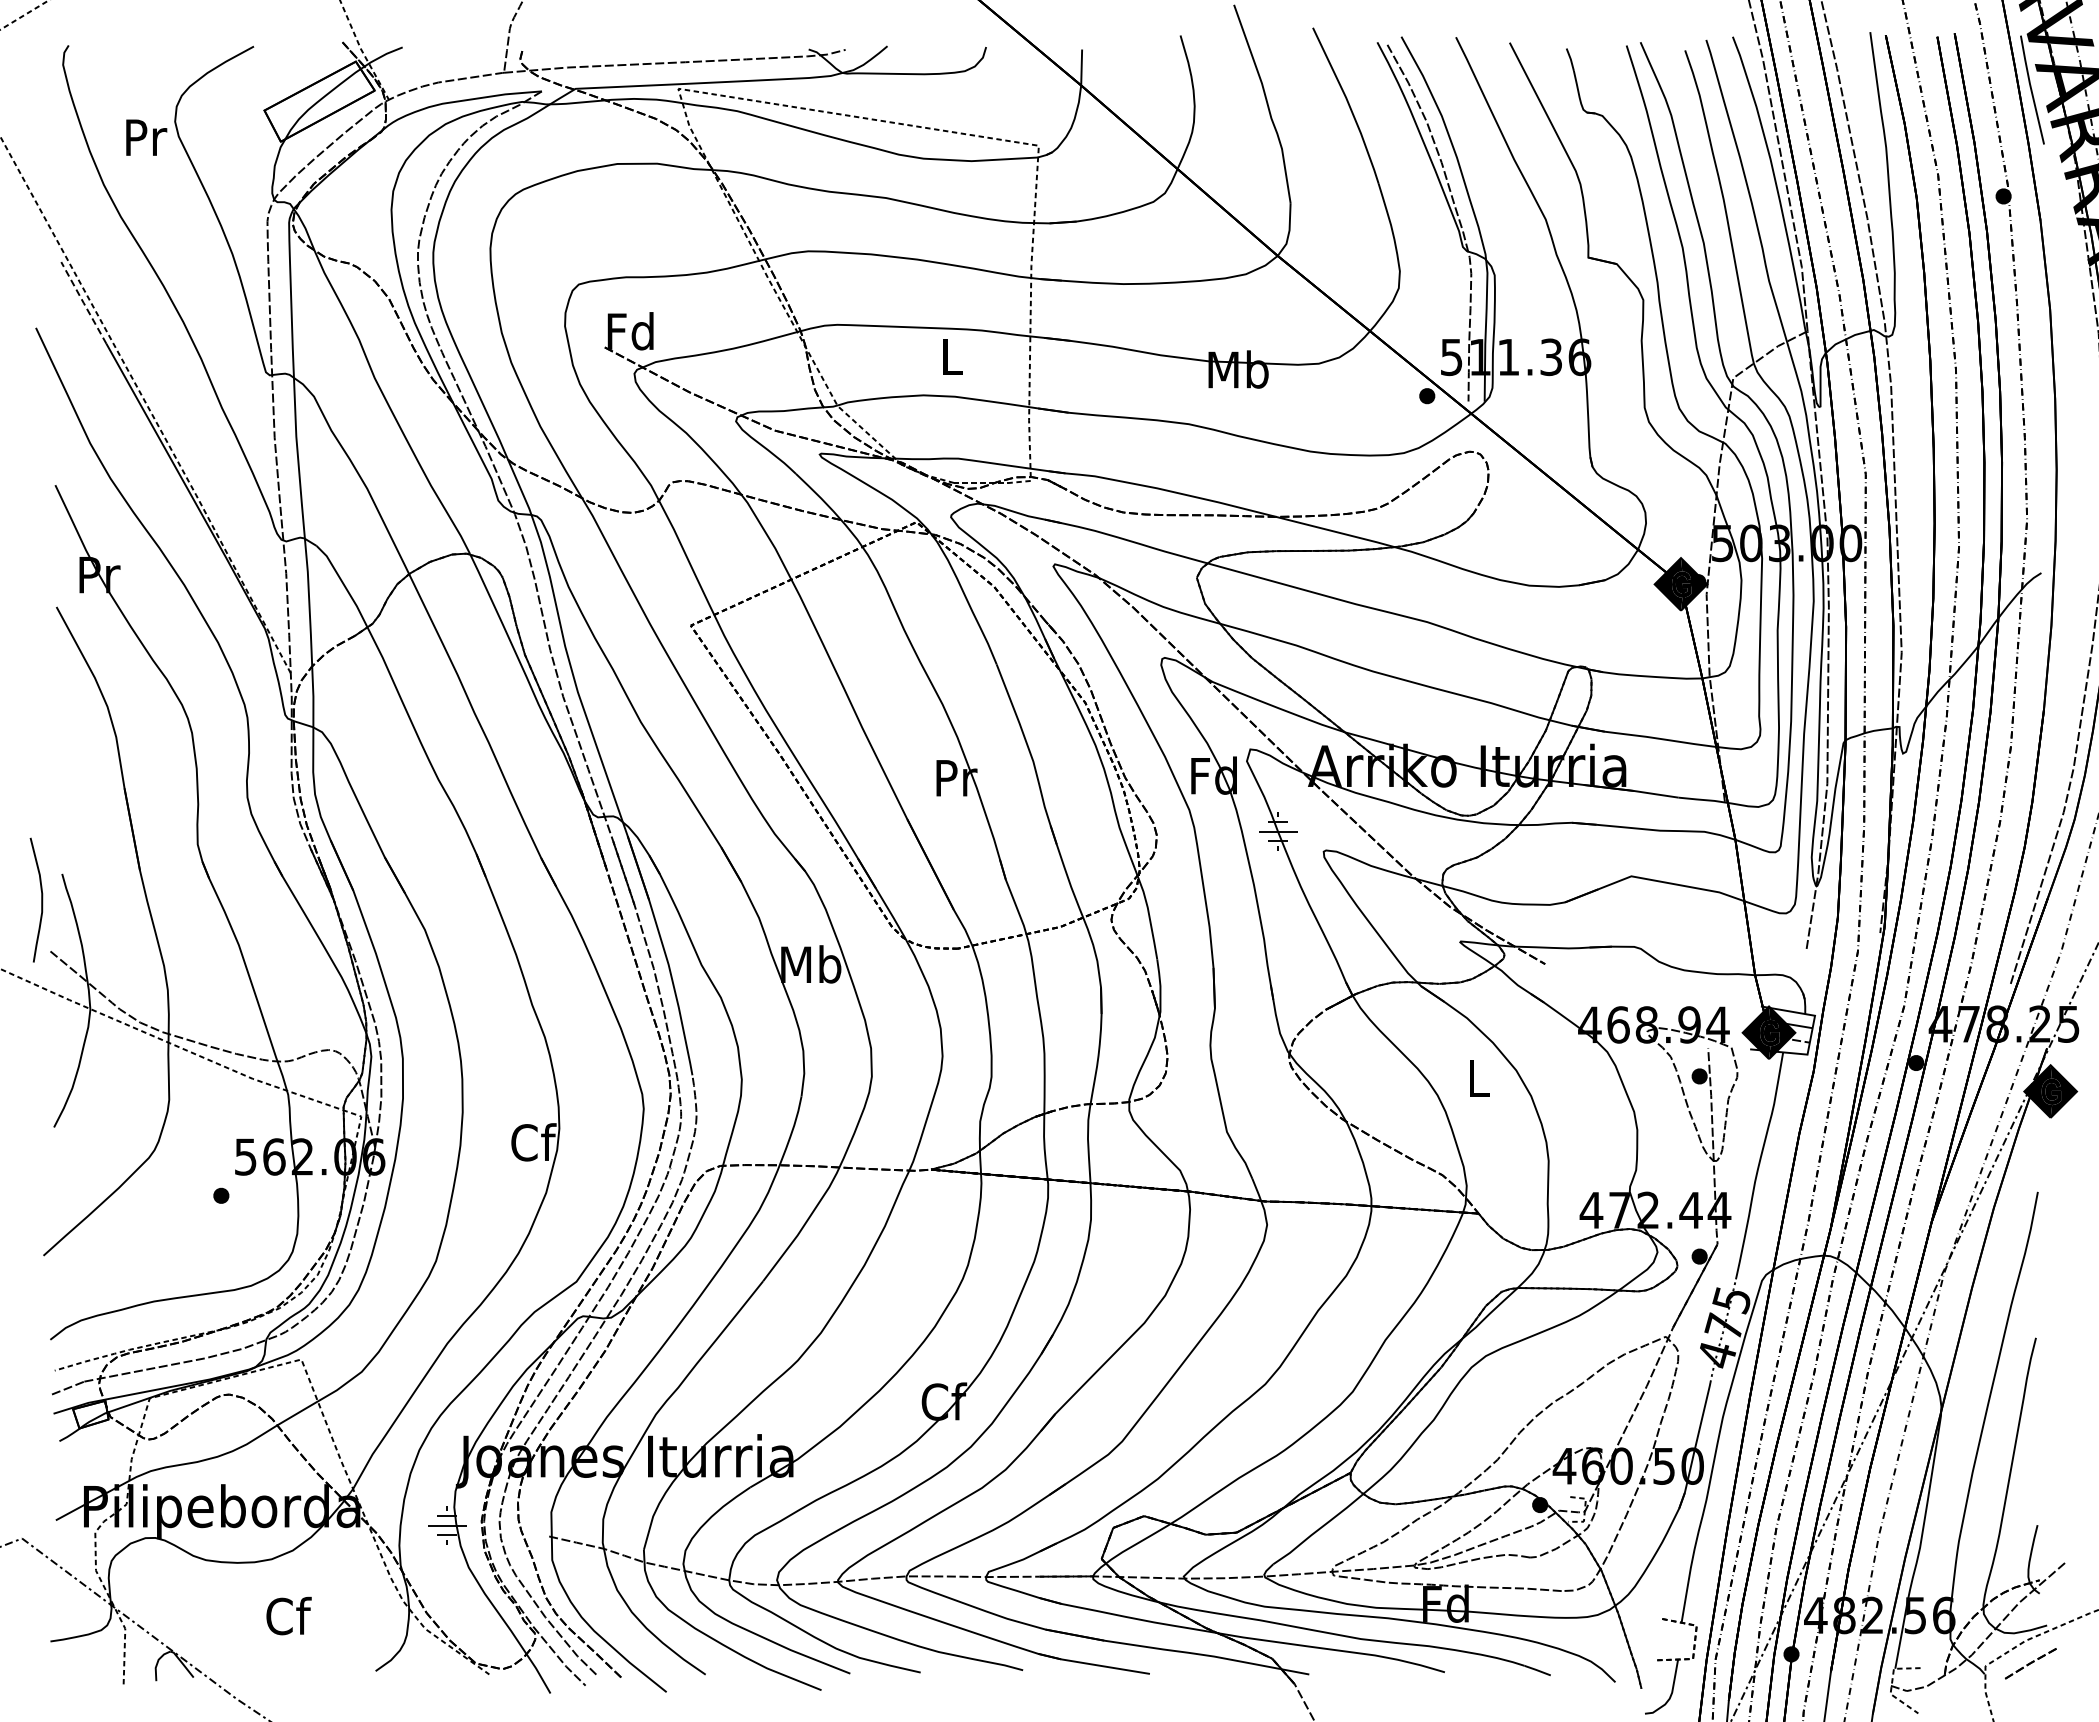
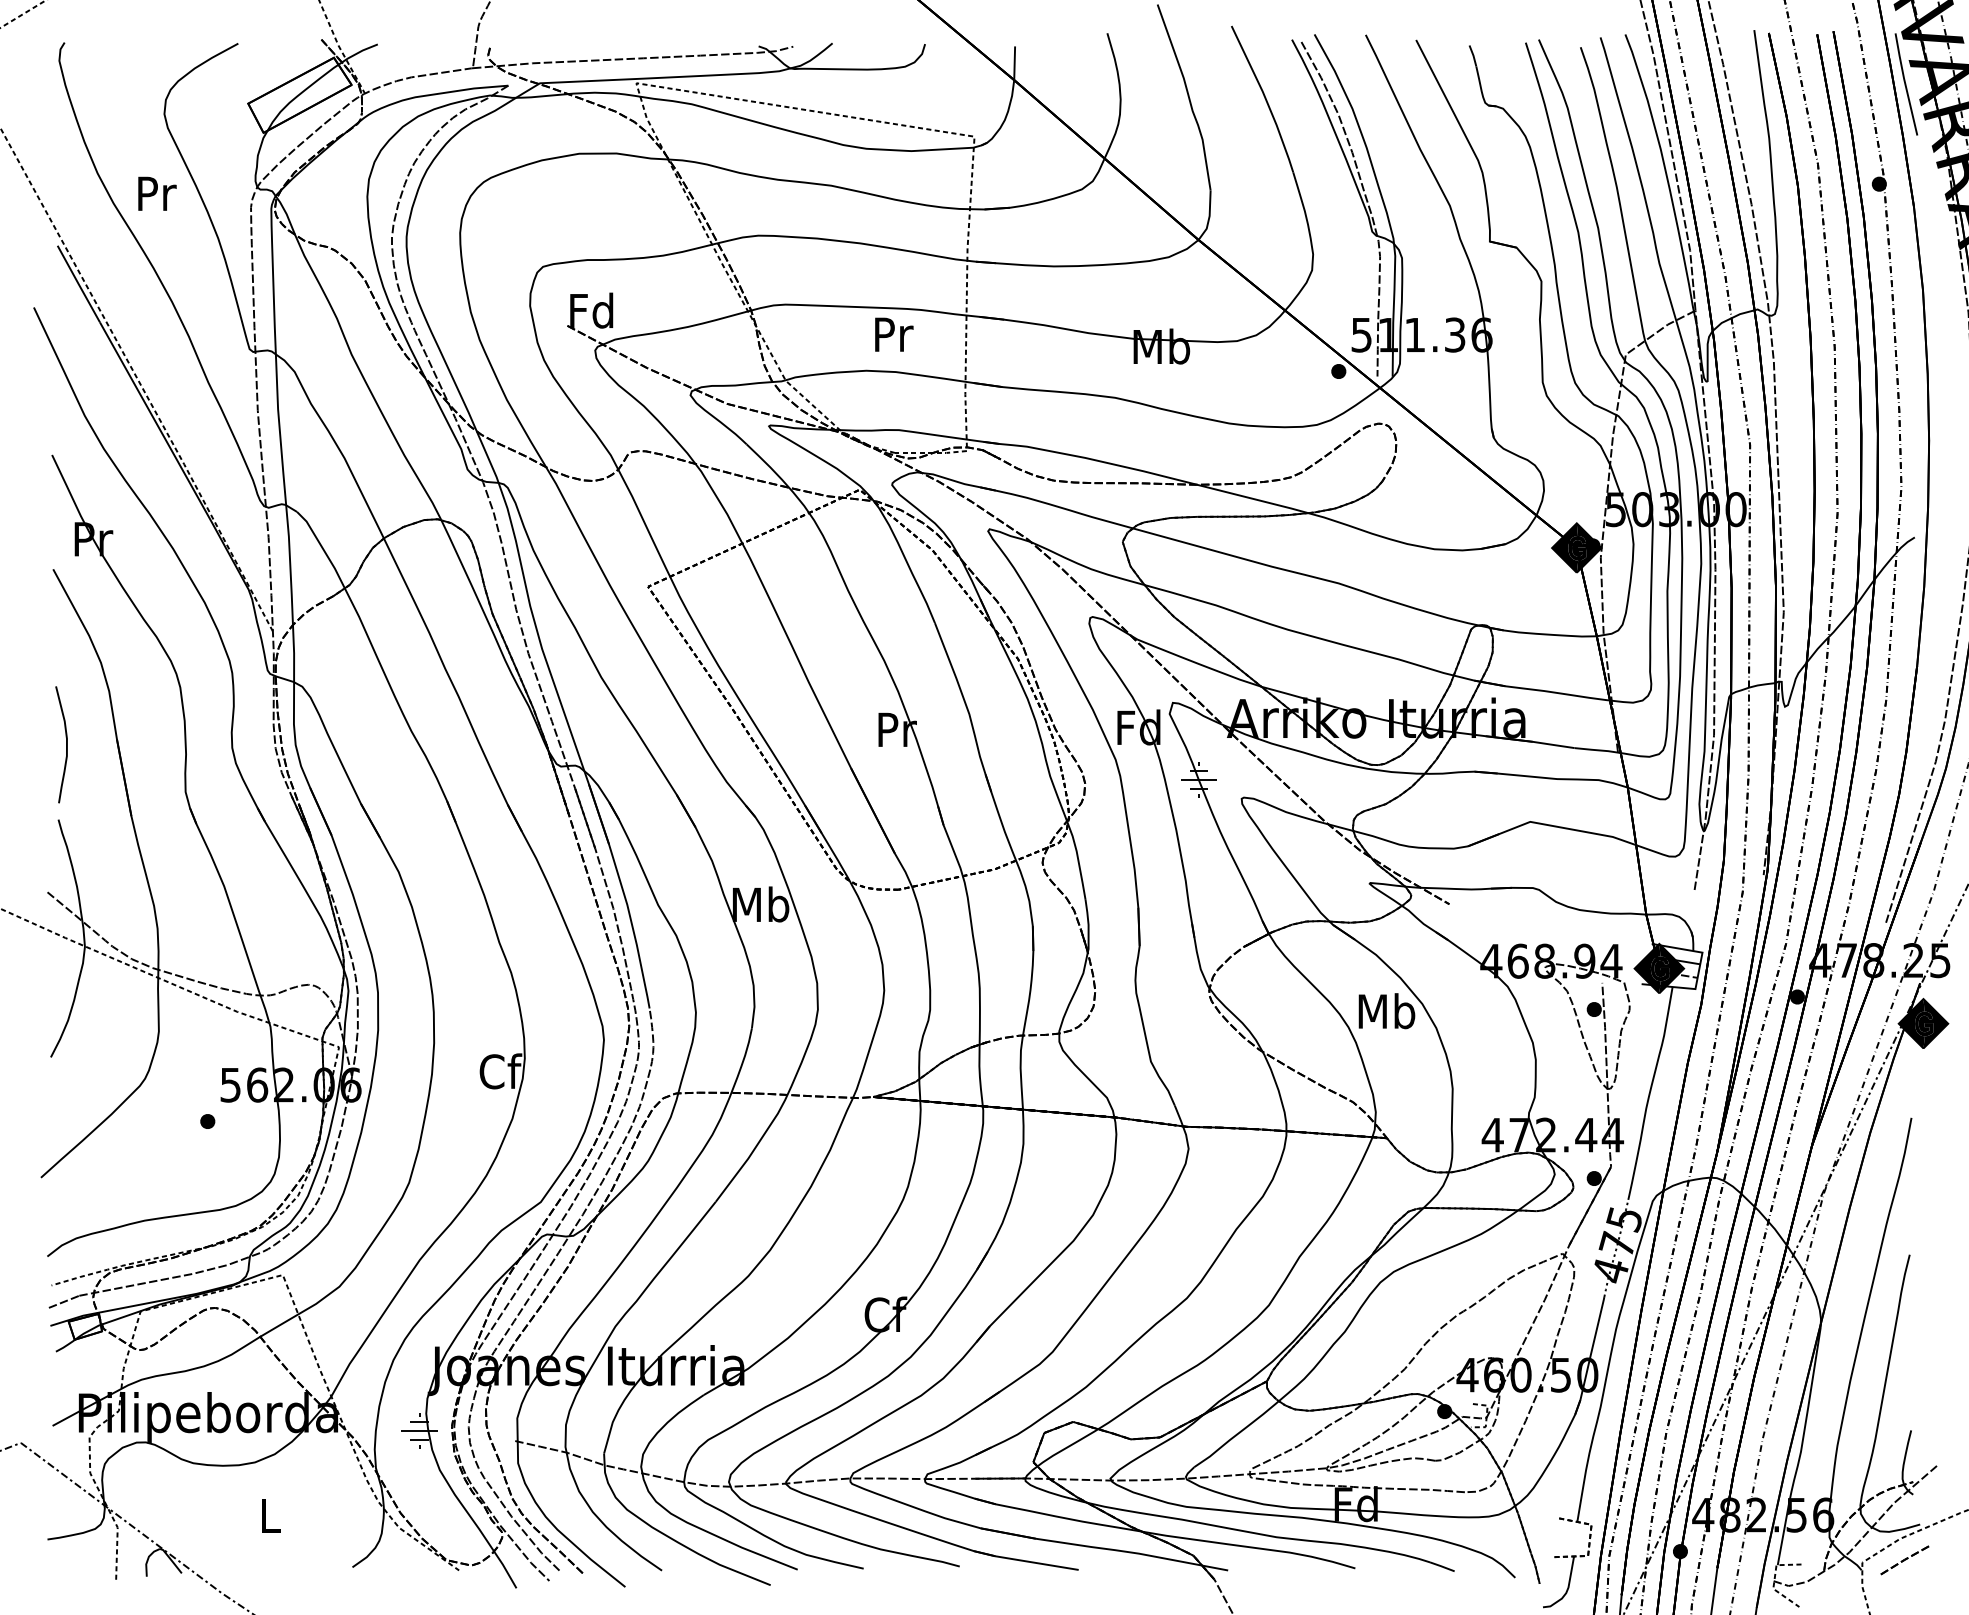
text: (146, 137) -> (157, 193), moved
line: (83, 303) -> (78, 284), dashed -> solid
text: (953, 356) -> (894, 334), L -> Pr
curve: (41, 899) -> (66, 744), moved
text: (1478, 1078) -> (1386, 1011), L -> Mb
text: (288, 1615) -> (270, 1515), Cf -> L

